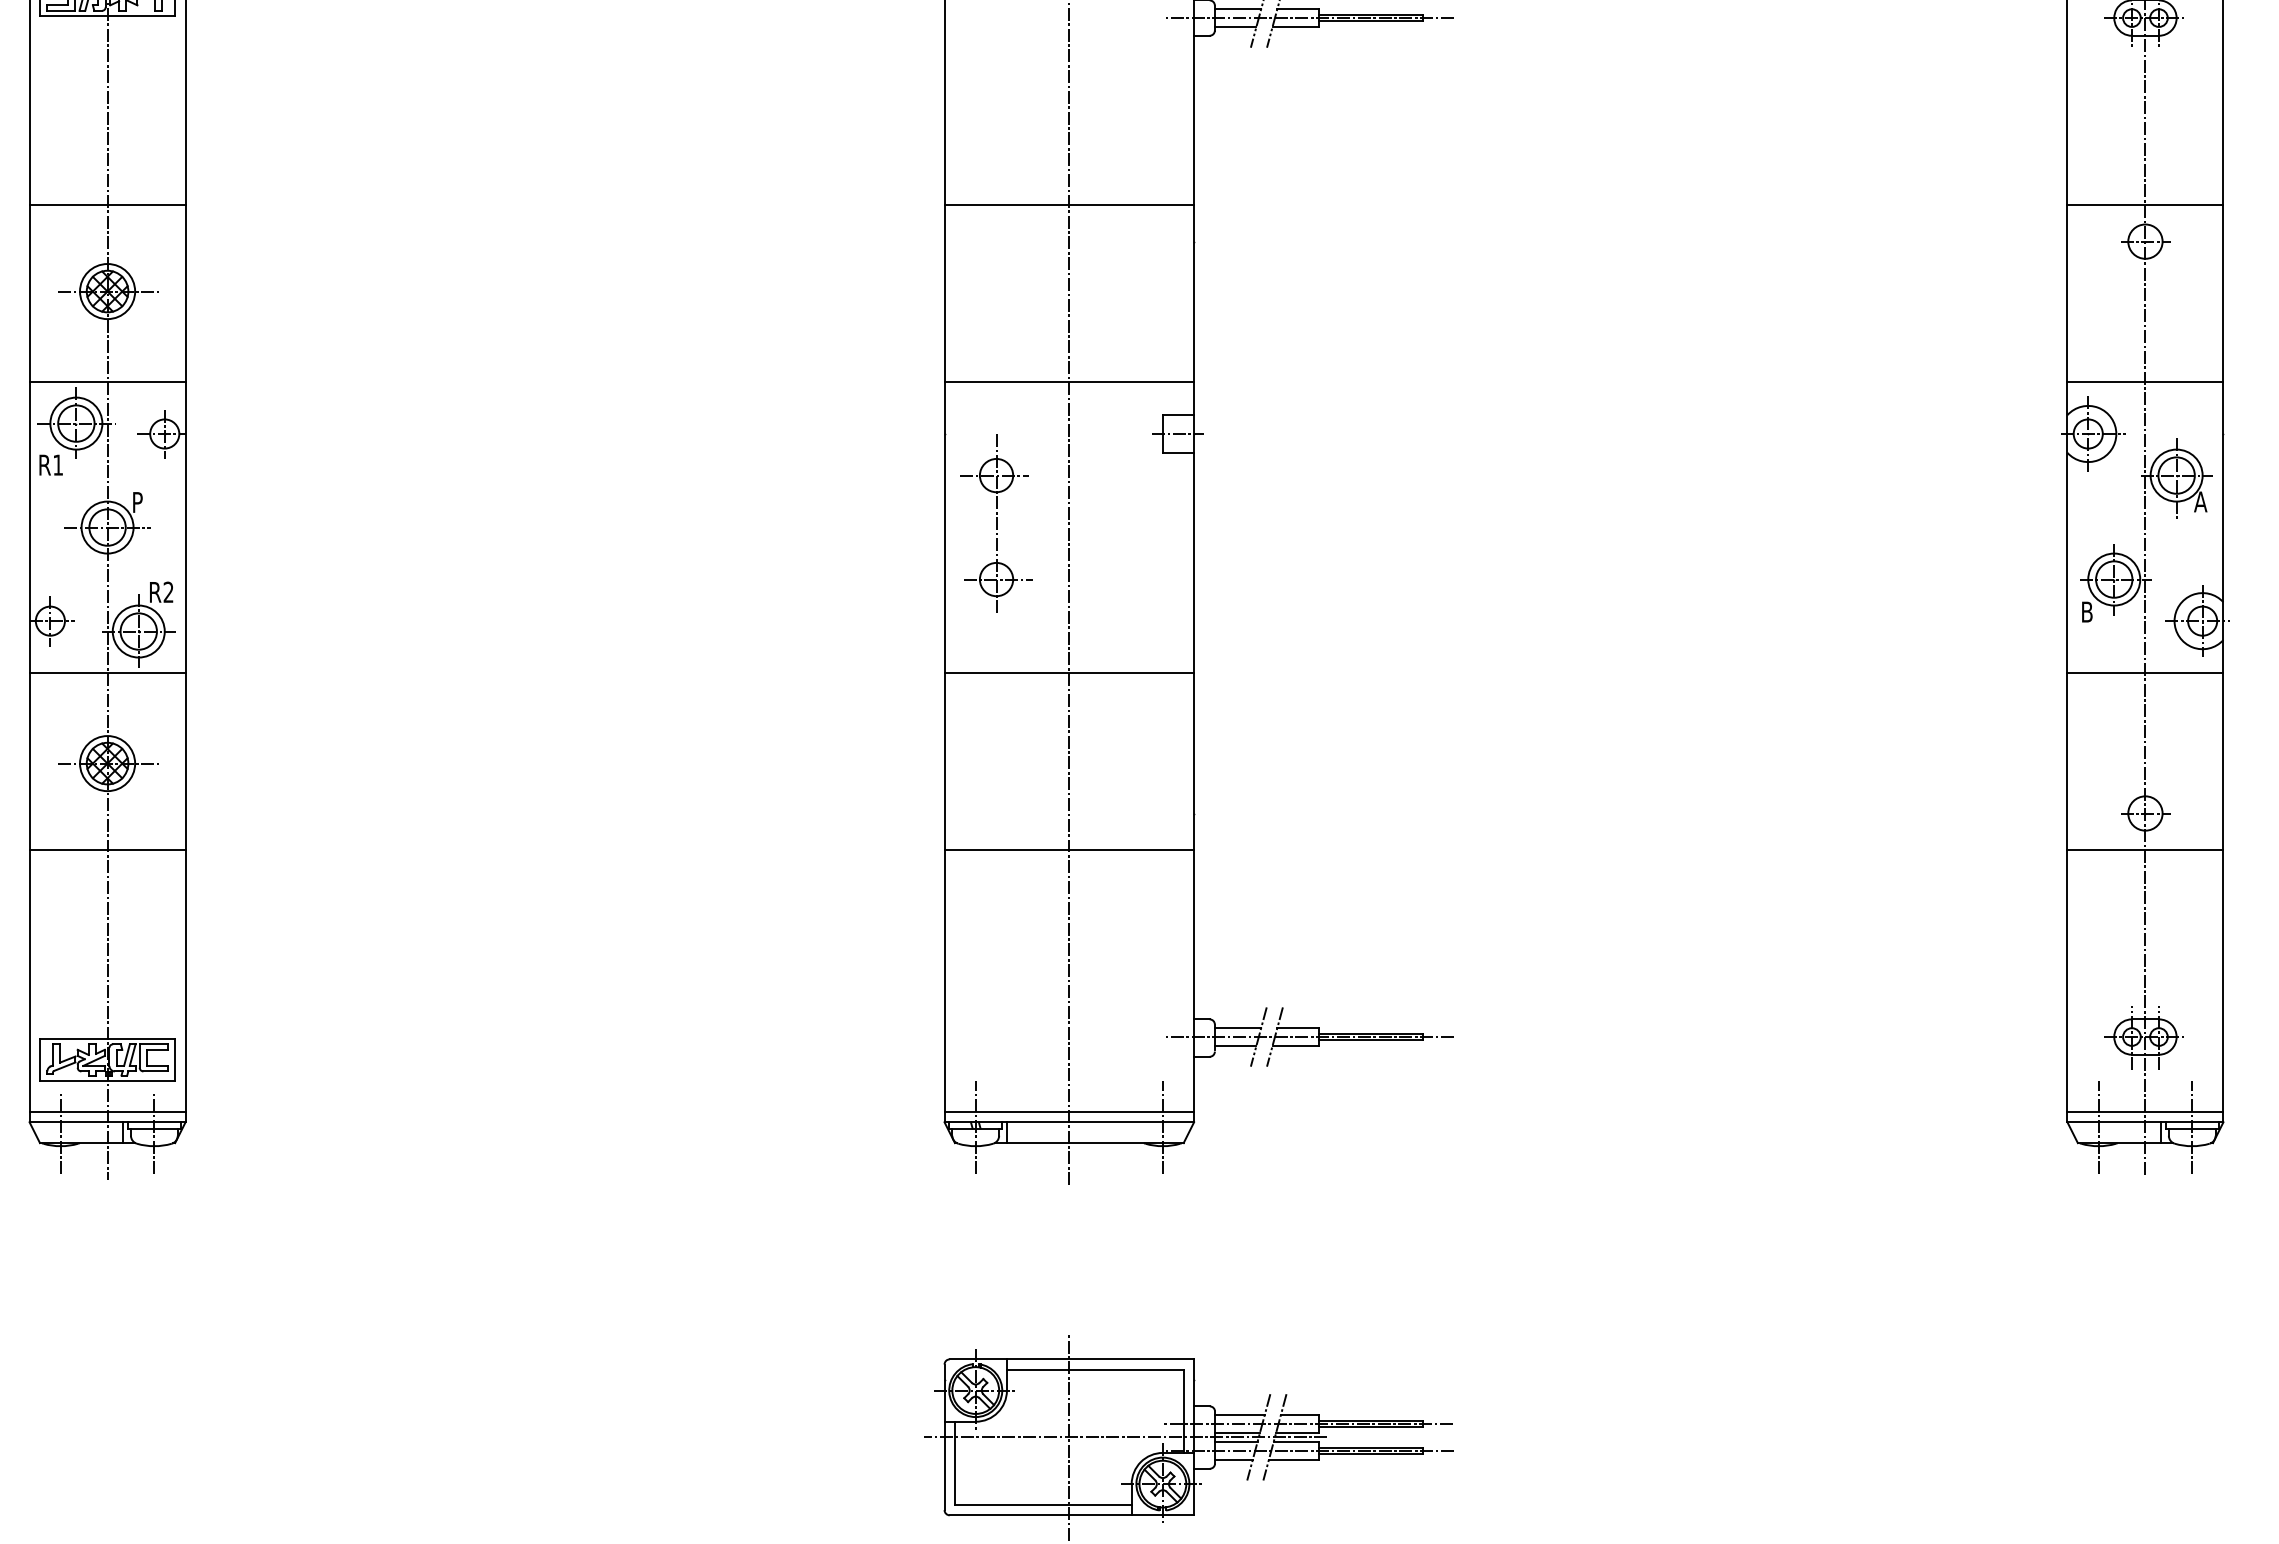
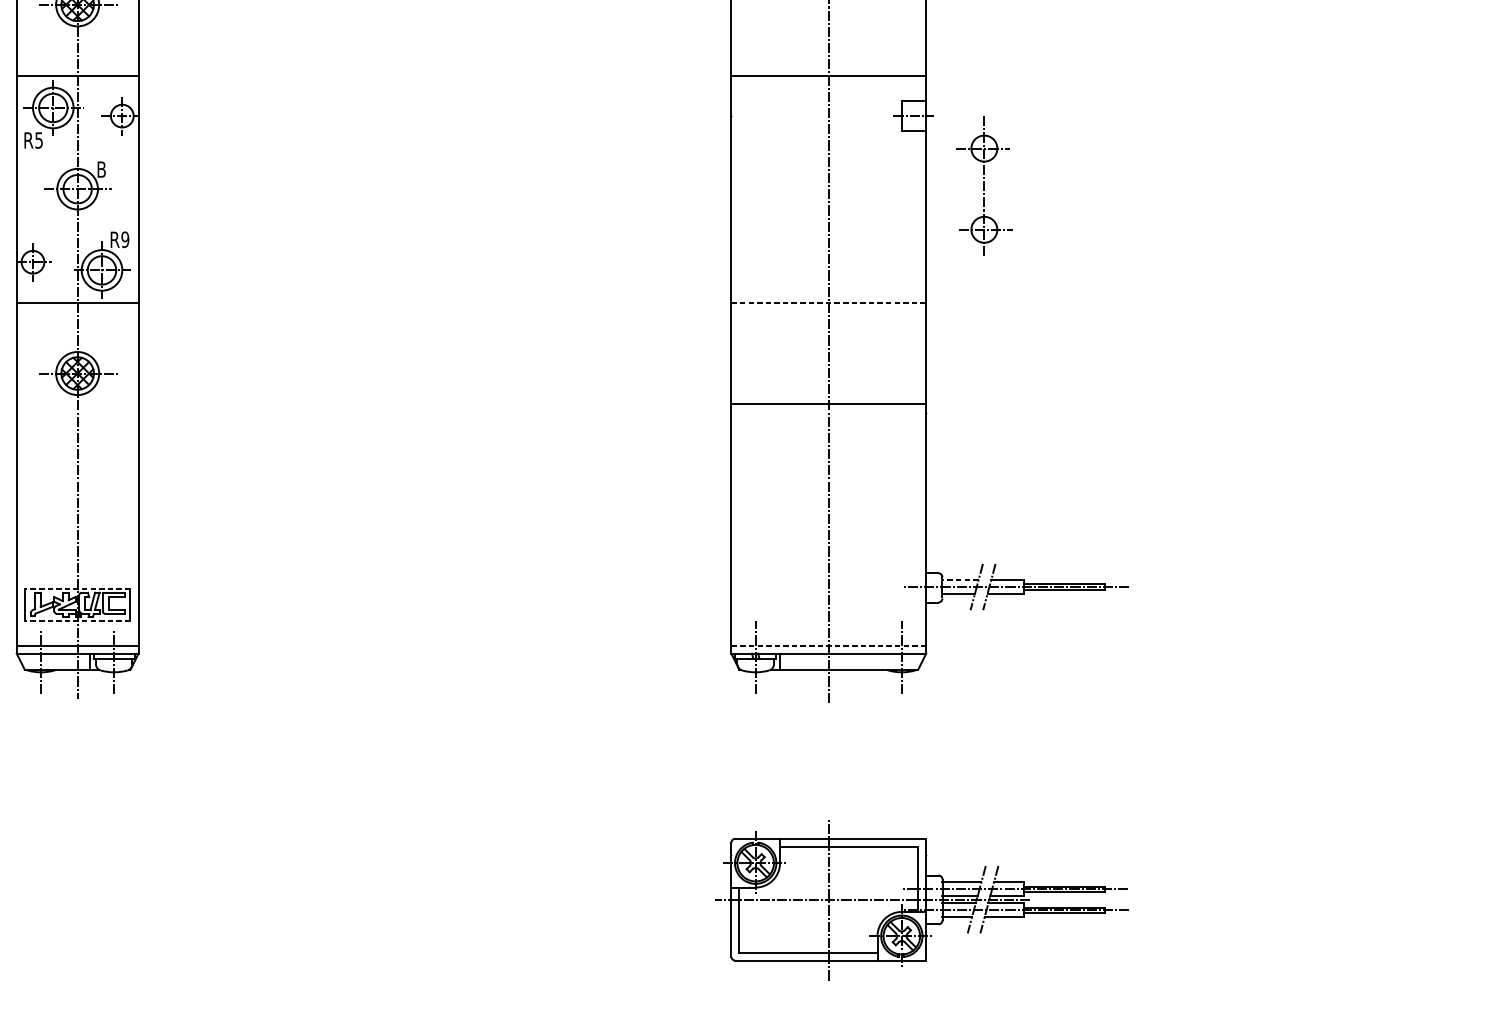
text: (57, 464) -> (38, 139), R1 -> R5
text: (139, 502) -> (102, 169), P -> B
part: (996, 523) -> (984, 186), moved
text: (168, 592) -> (125, 239), R2 -> R9
line: (1069, 673) -> (828, 303), solid -> dashed
line: (107, 849) -> (77, 440), removed
line: (1069, 849) -> (828, 403), moved
line: (1237, 1028) -> (960, 580), solid -> dashed
line: (107, 1039) -> (77, 589), solid -> dashed
line: (107, 1080) -> (77, 621), solid -> dashed
line: (1069, 1111) -> (828, 645), solid -> dashed

